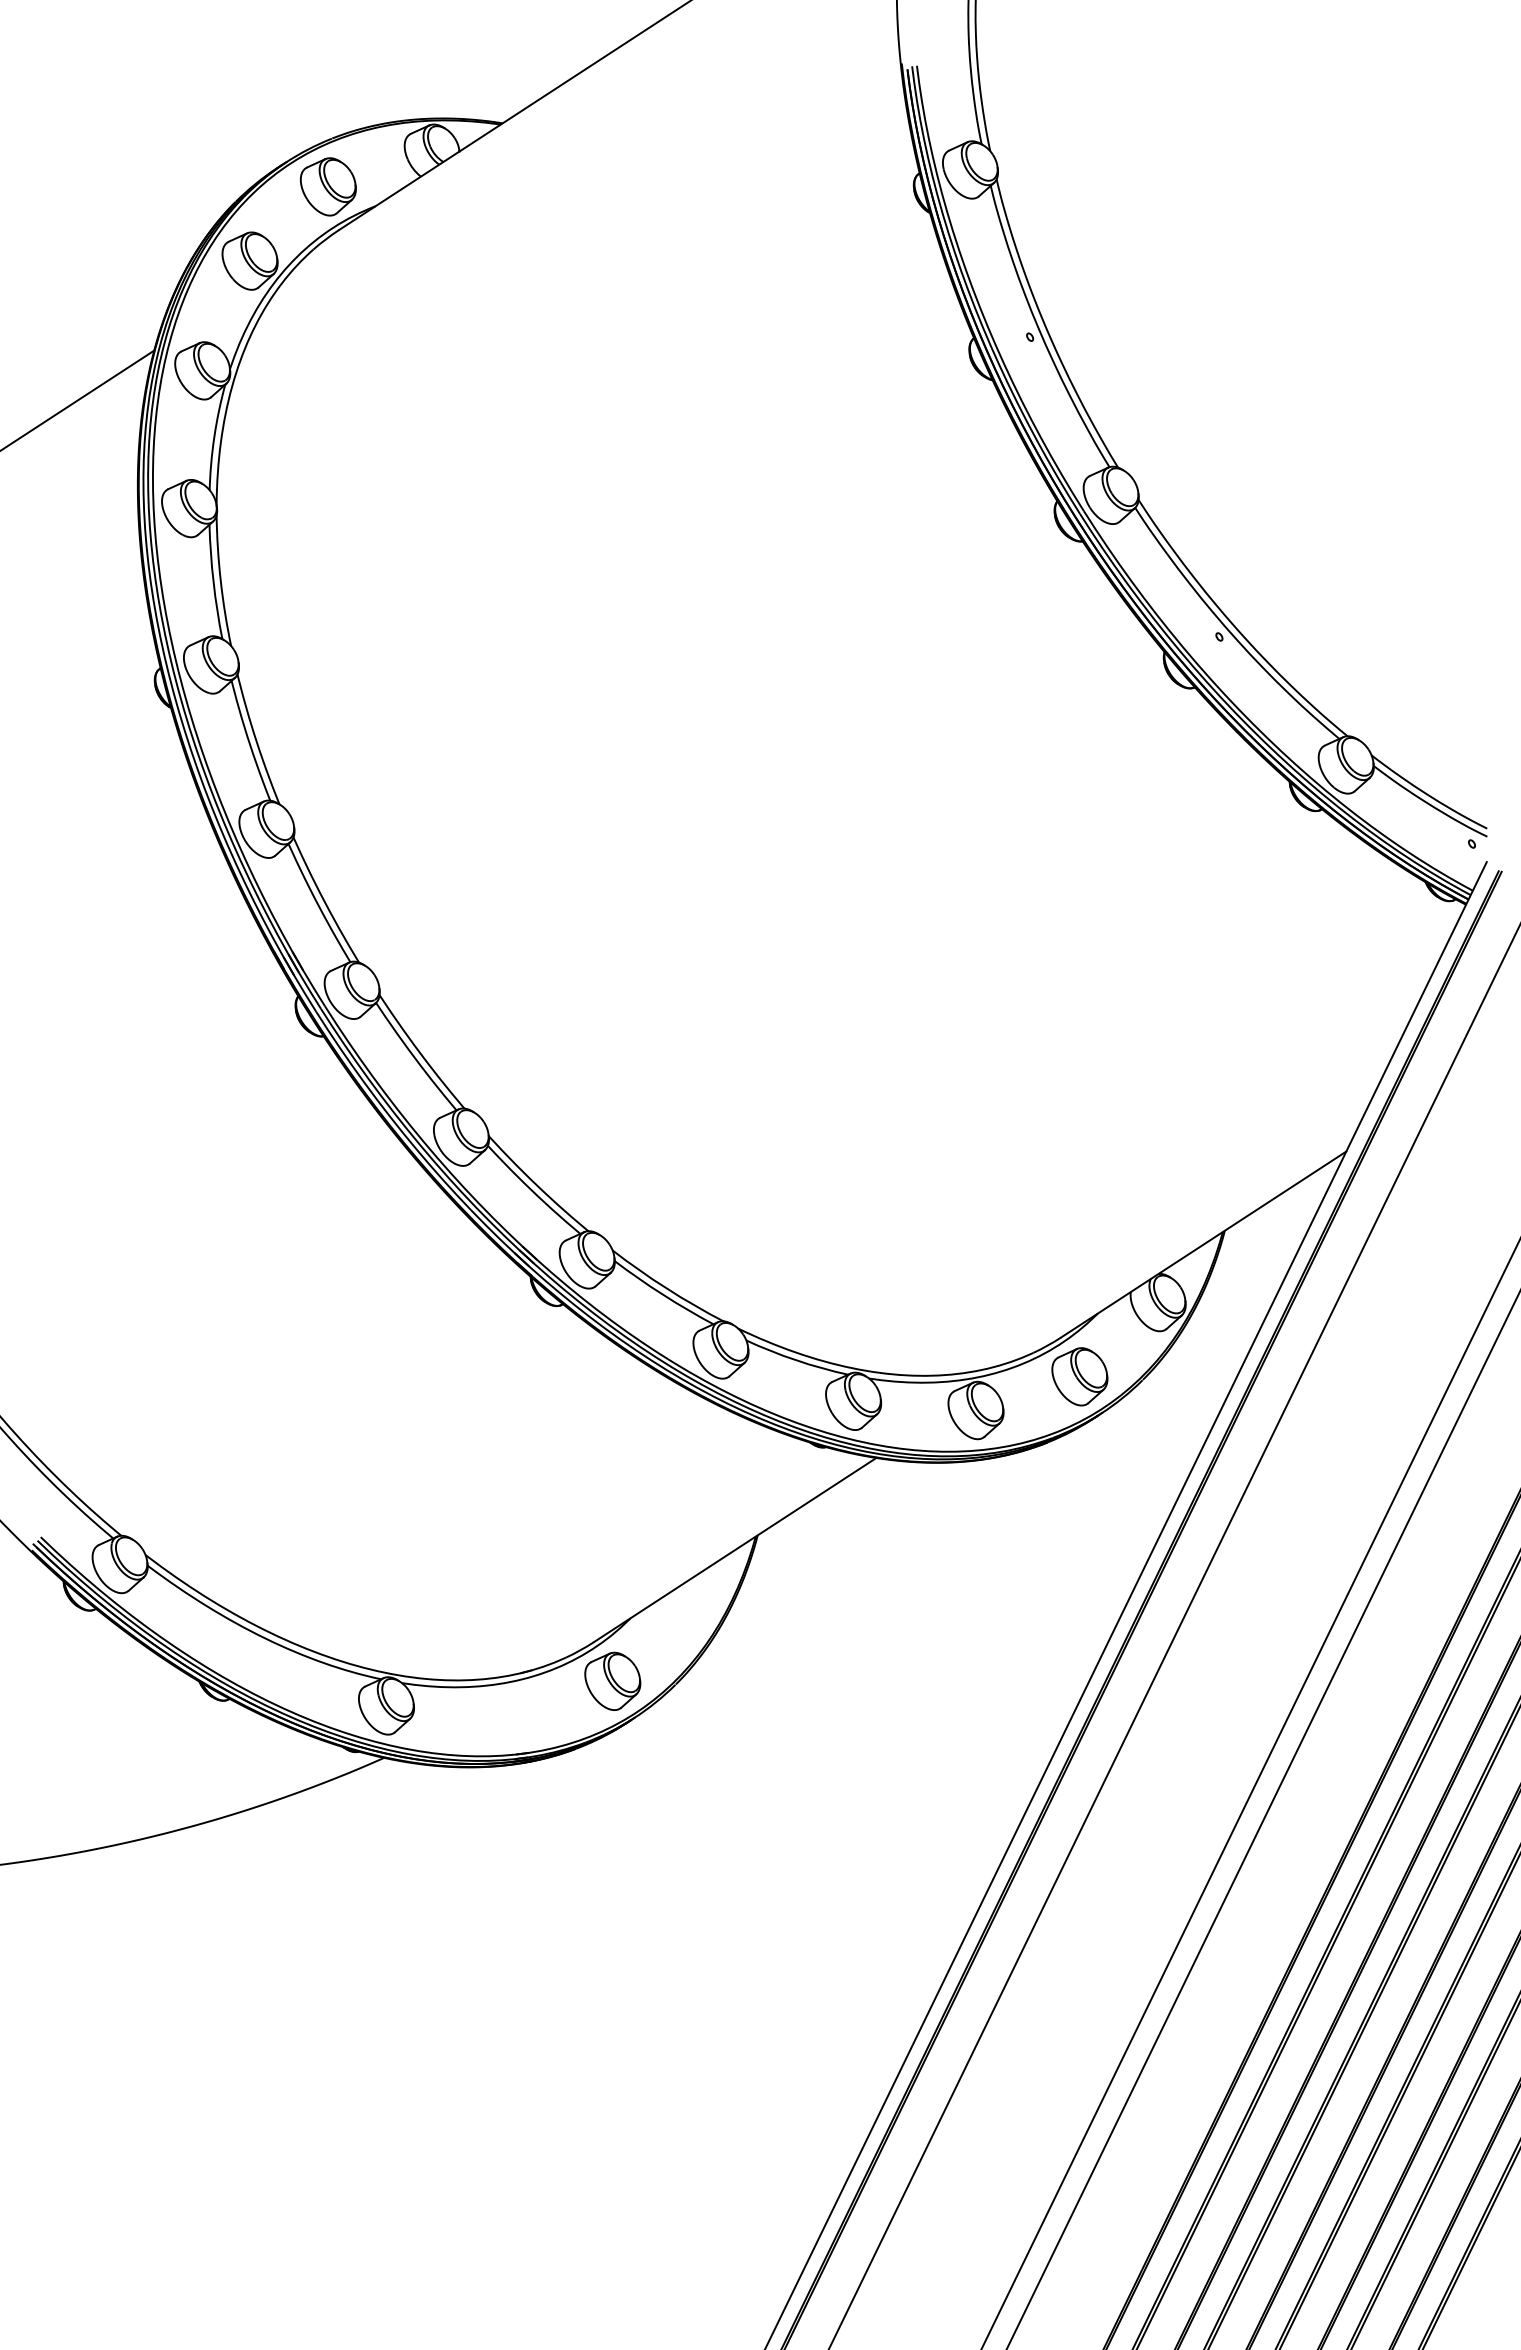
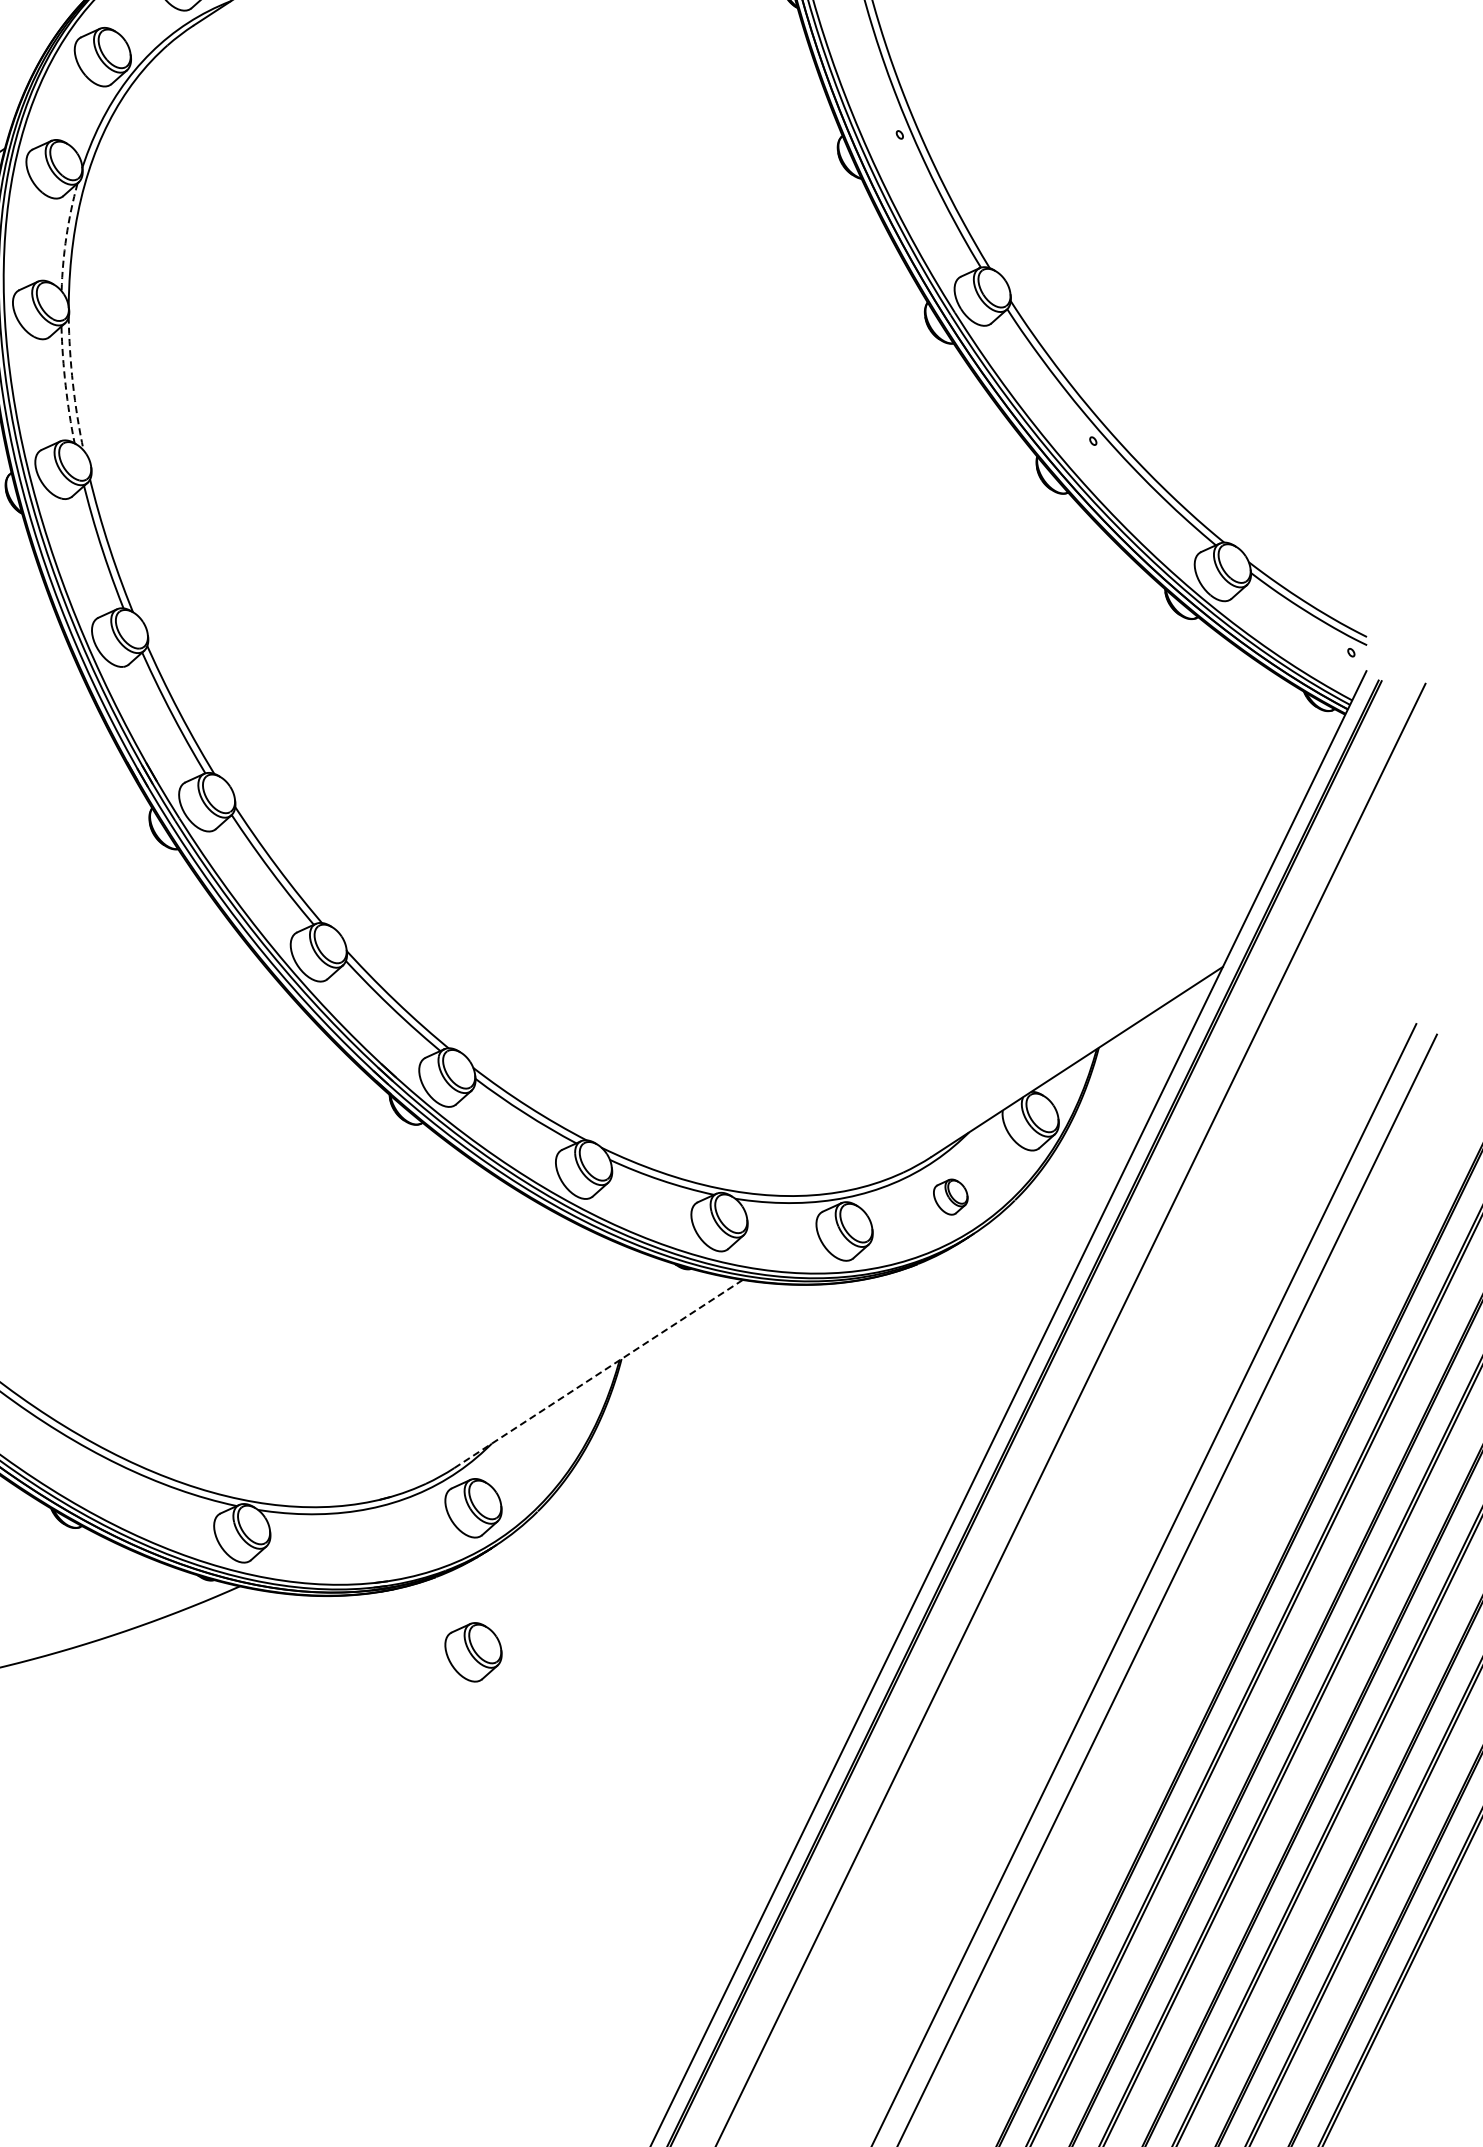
arc: (214, 437) -> (66, 237), solid -> dashed
arc: (220, 580) -> (72, 383), solid -> dashed
arc: (213, 582) -> (65, 385), solid -> dashed
part: (1079, 1376) -> (950, 1196), size x0.6
line: (735, 1550) -> (598, 1374), solid -> dashed
part: (612, 1821) -> (473, 1651), added

